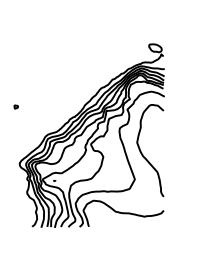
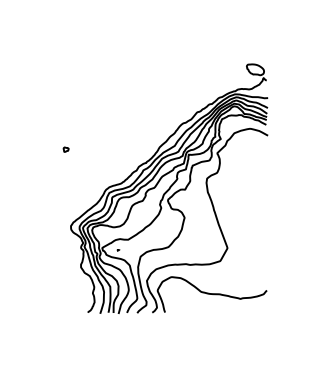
curve: (143, 155) -> (239, 215), removed

